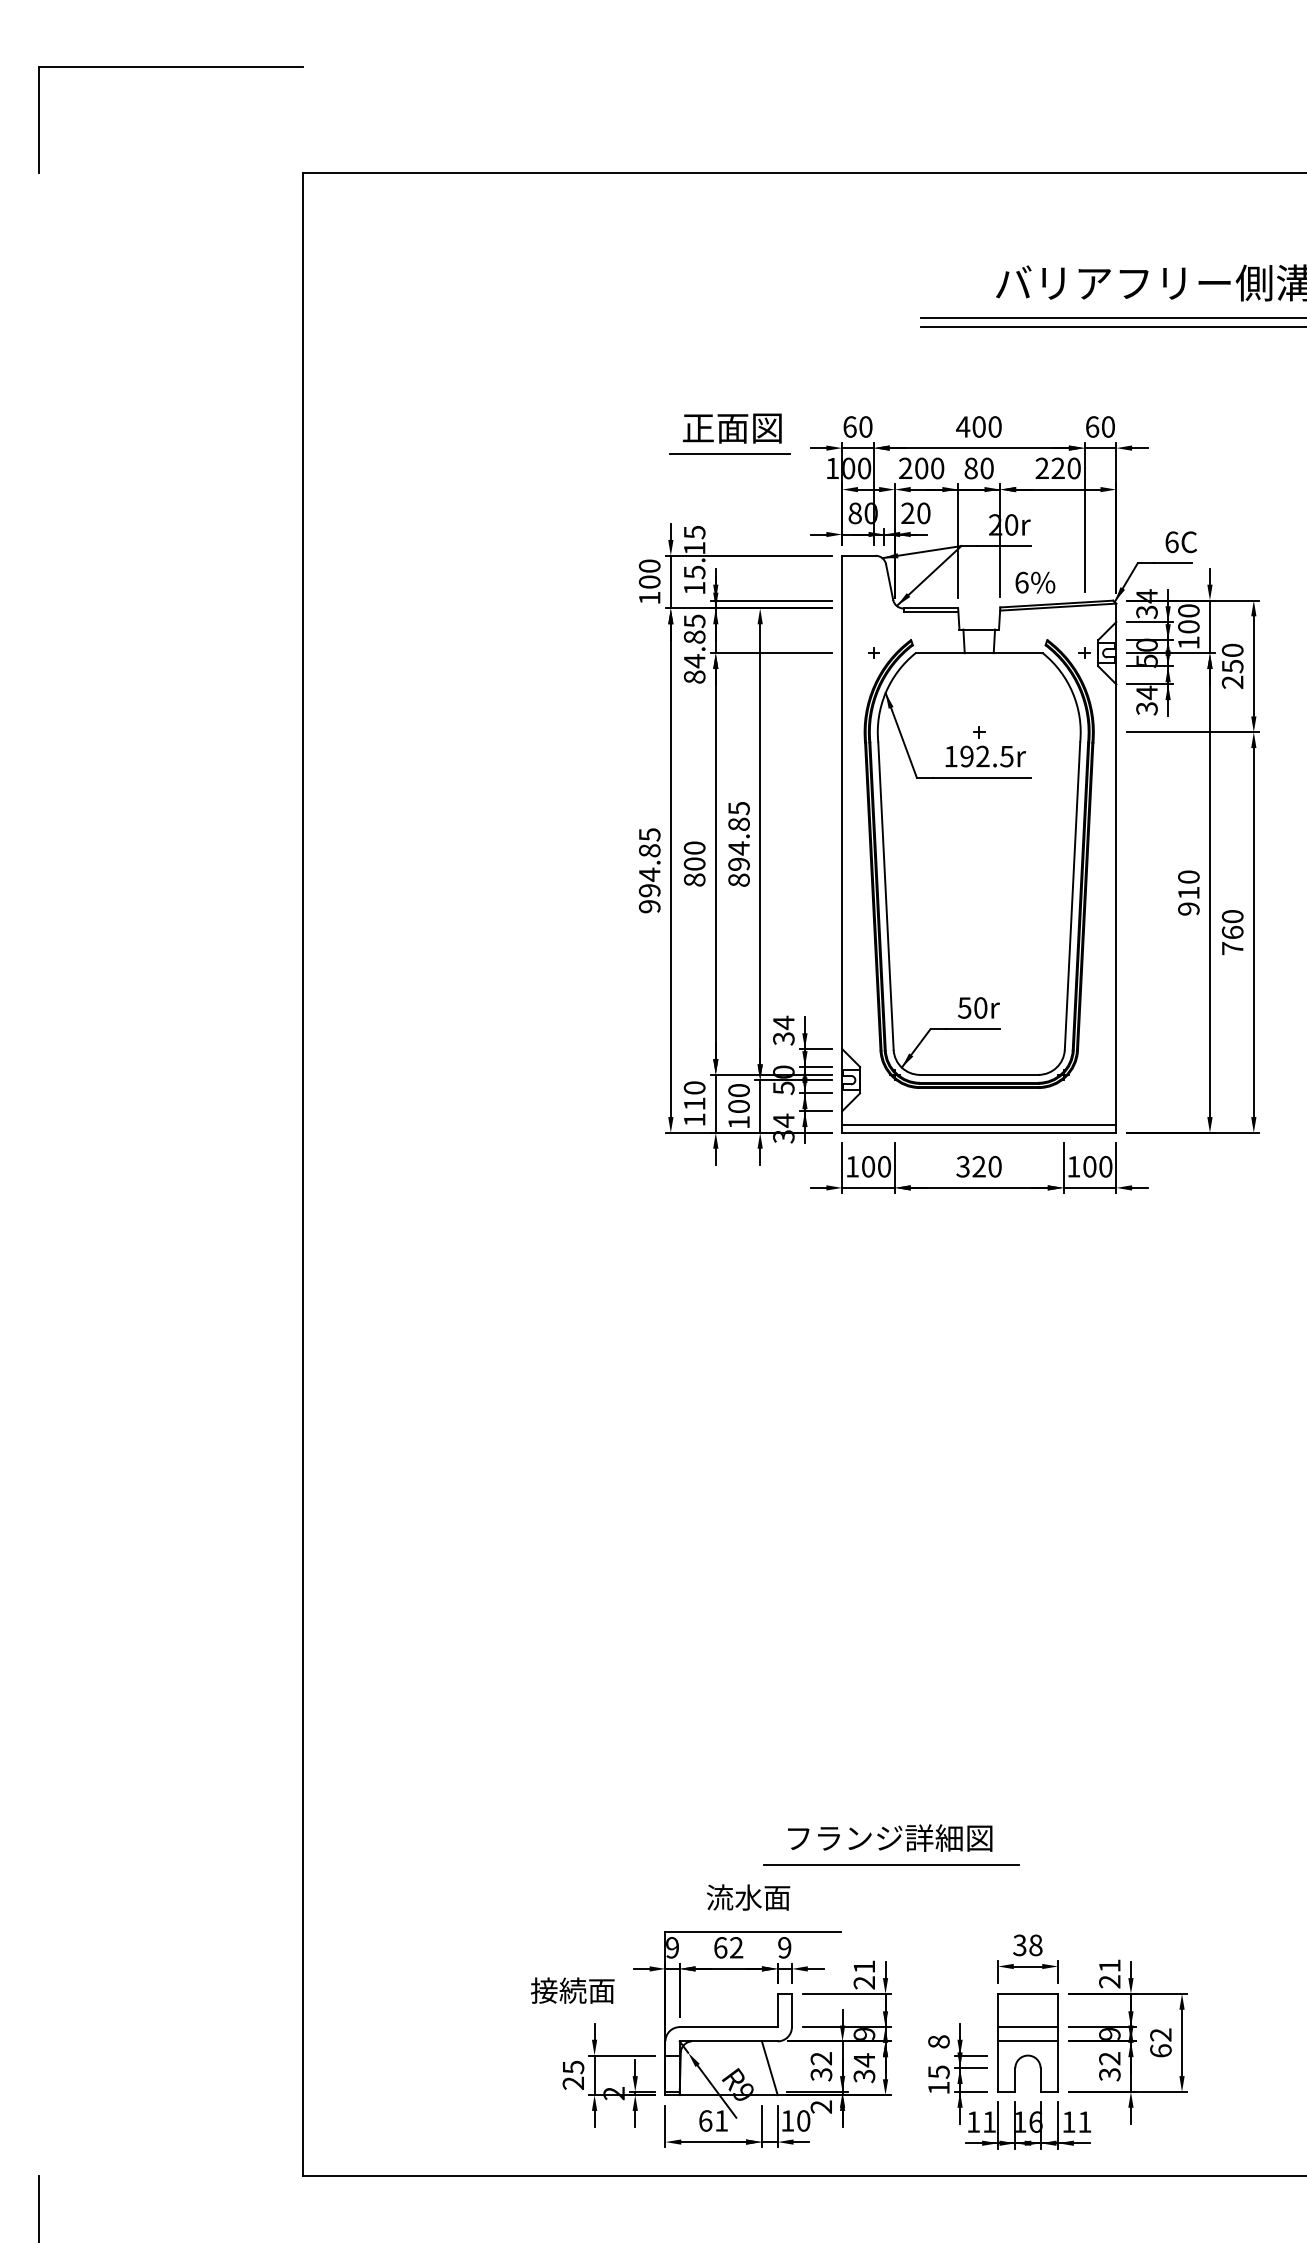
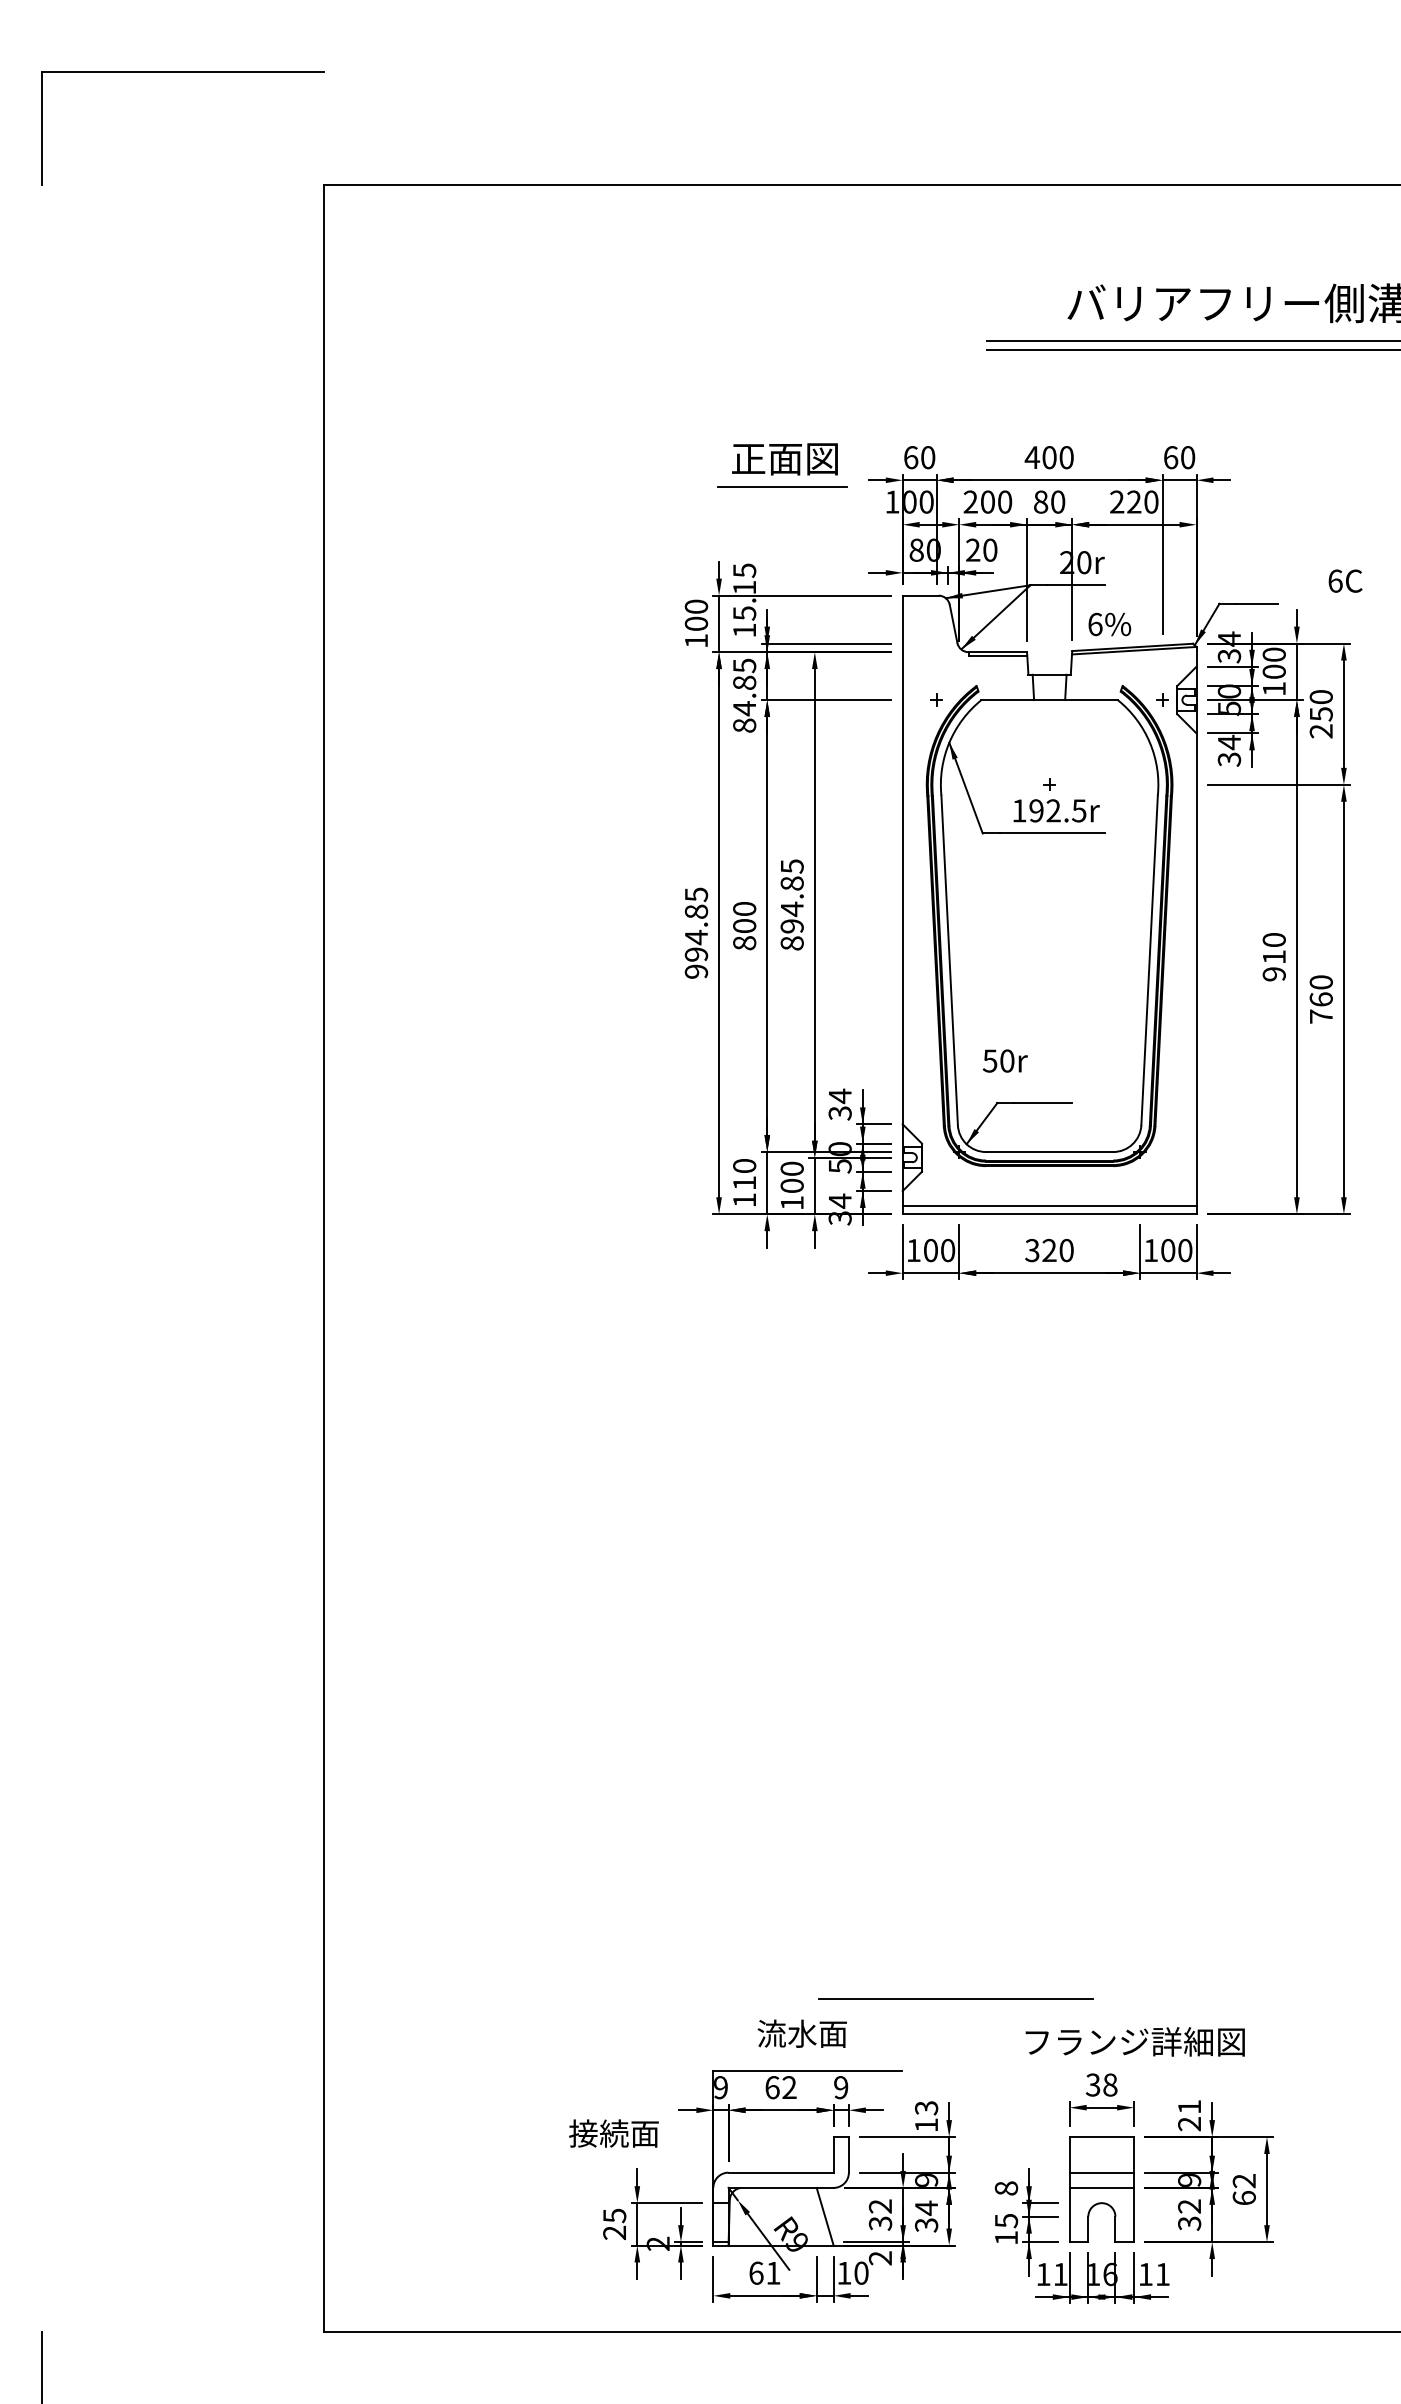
text: (1180, 542) -> (1344, 581), moved
text: (978, 1007) -> (1004, 1060), moved
text: (890, 1837) -> (1135, 2041), moved
text: (864, 1974) -> (926, 2116), 21 -> 13

